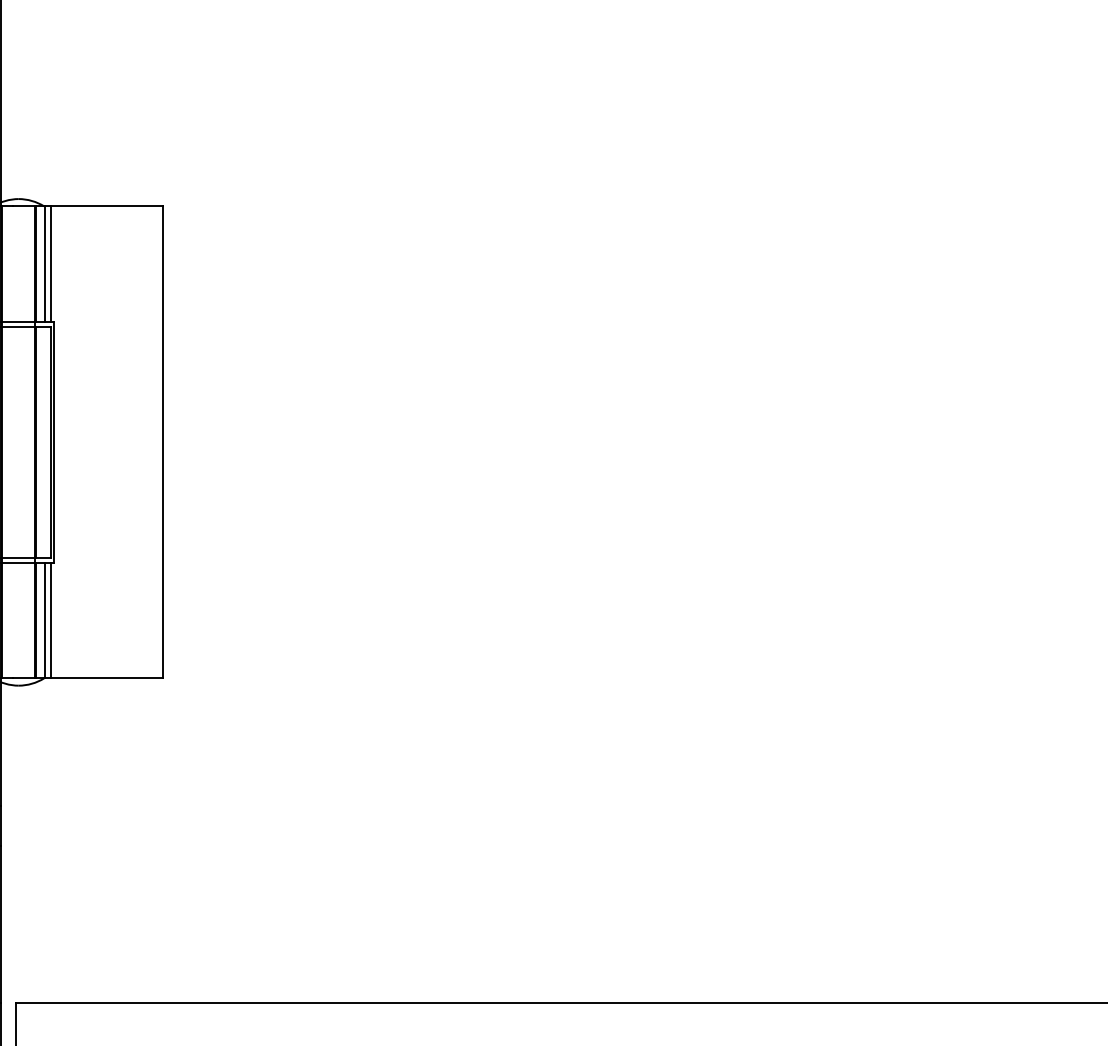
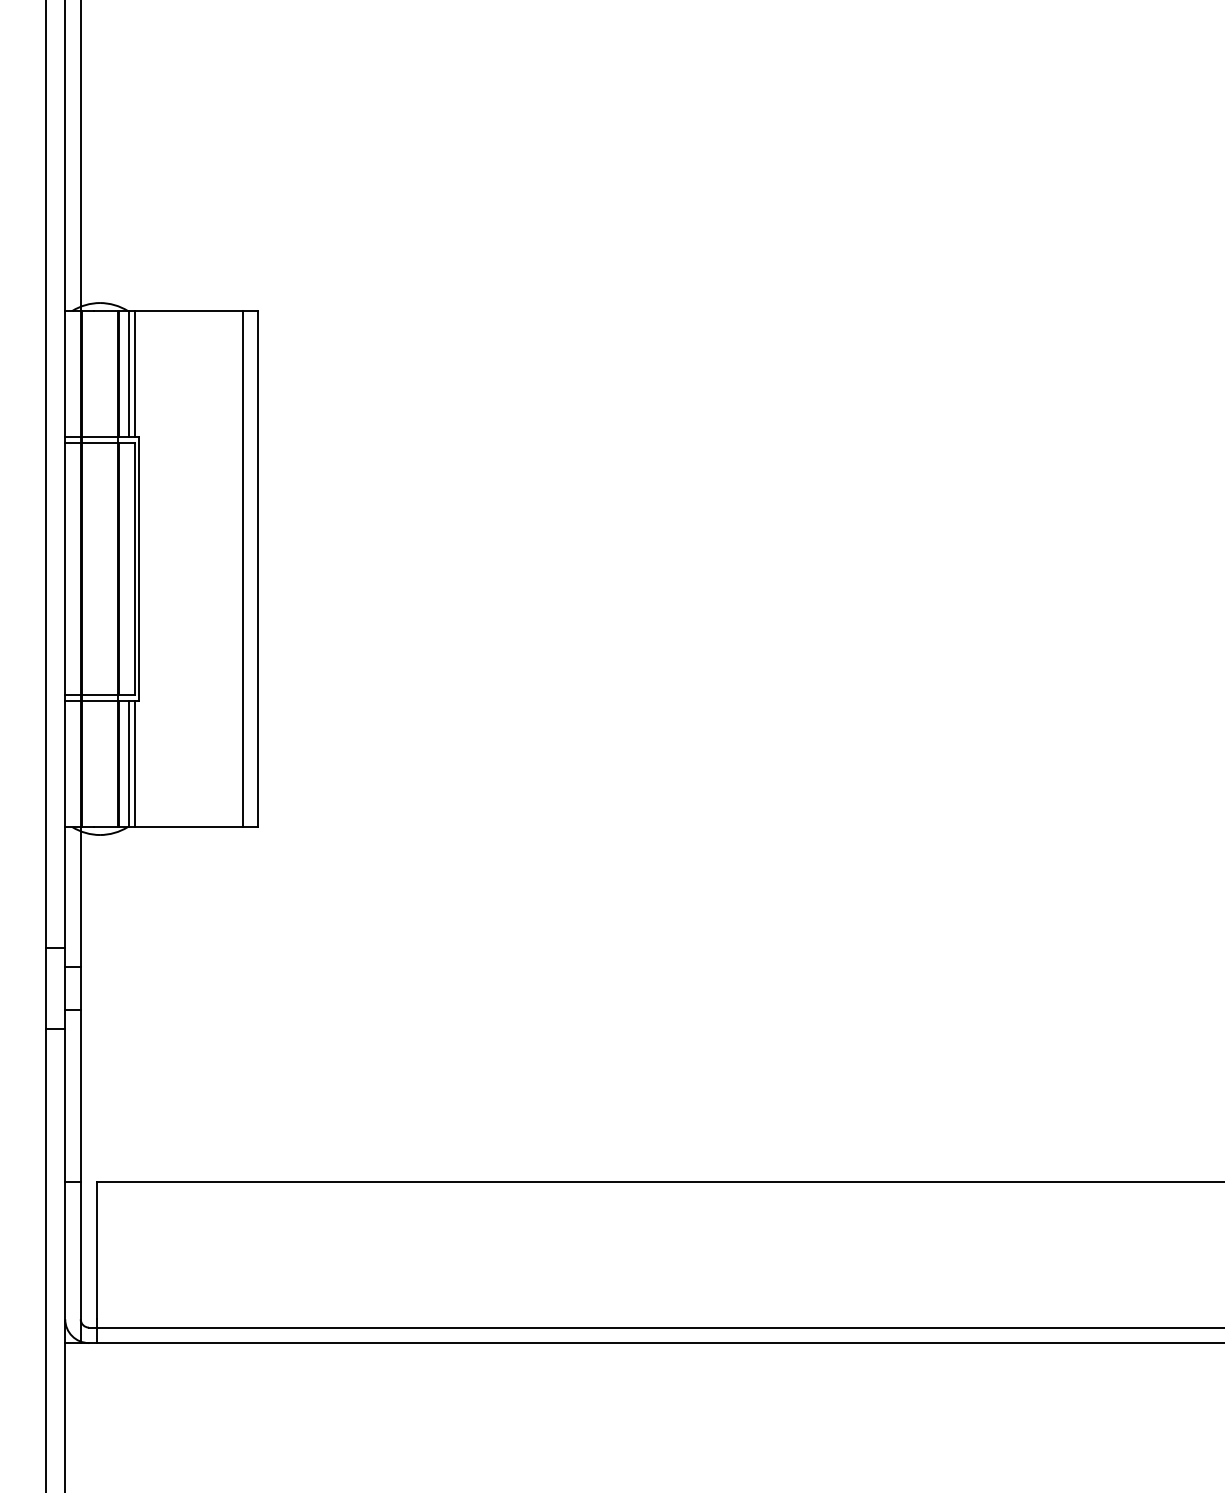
line: (148, 442) -> (242, 569), added

